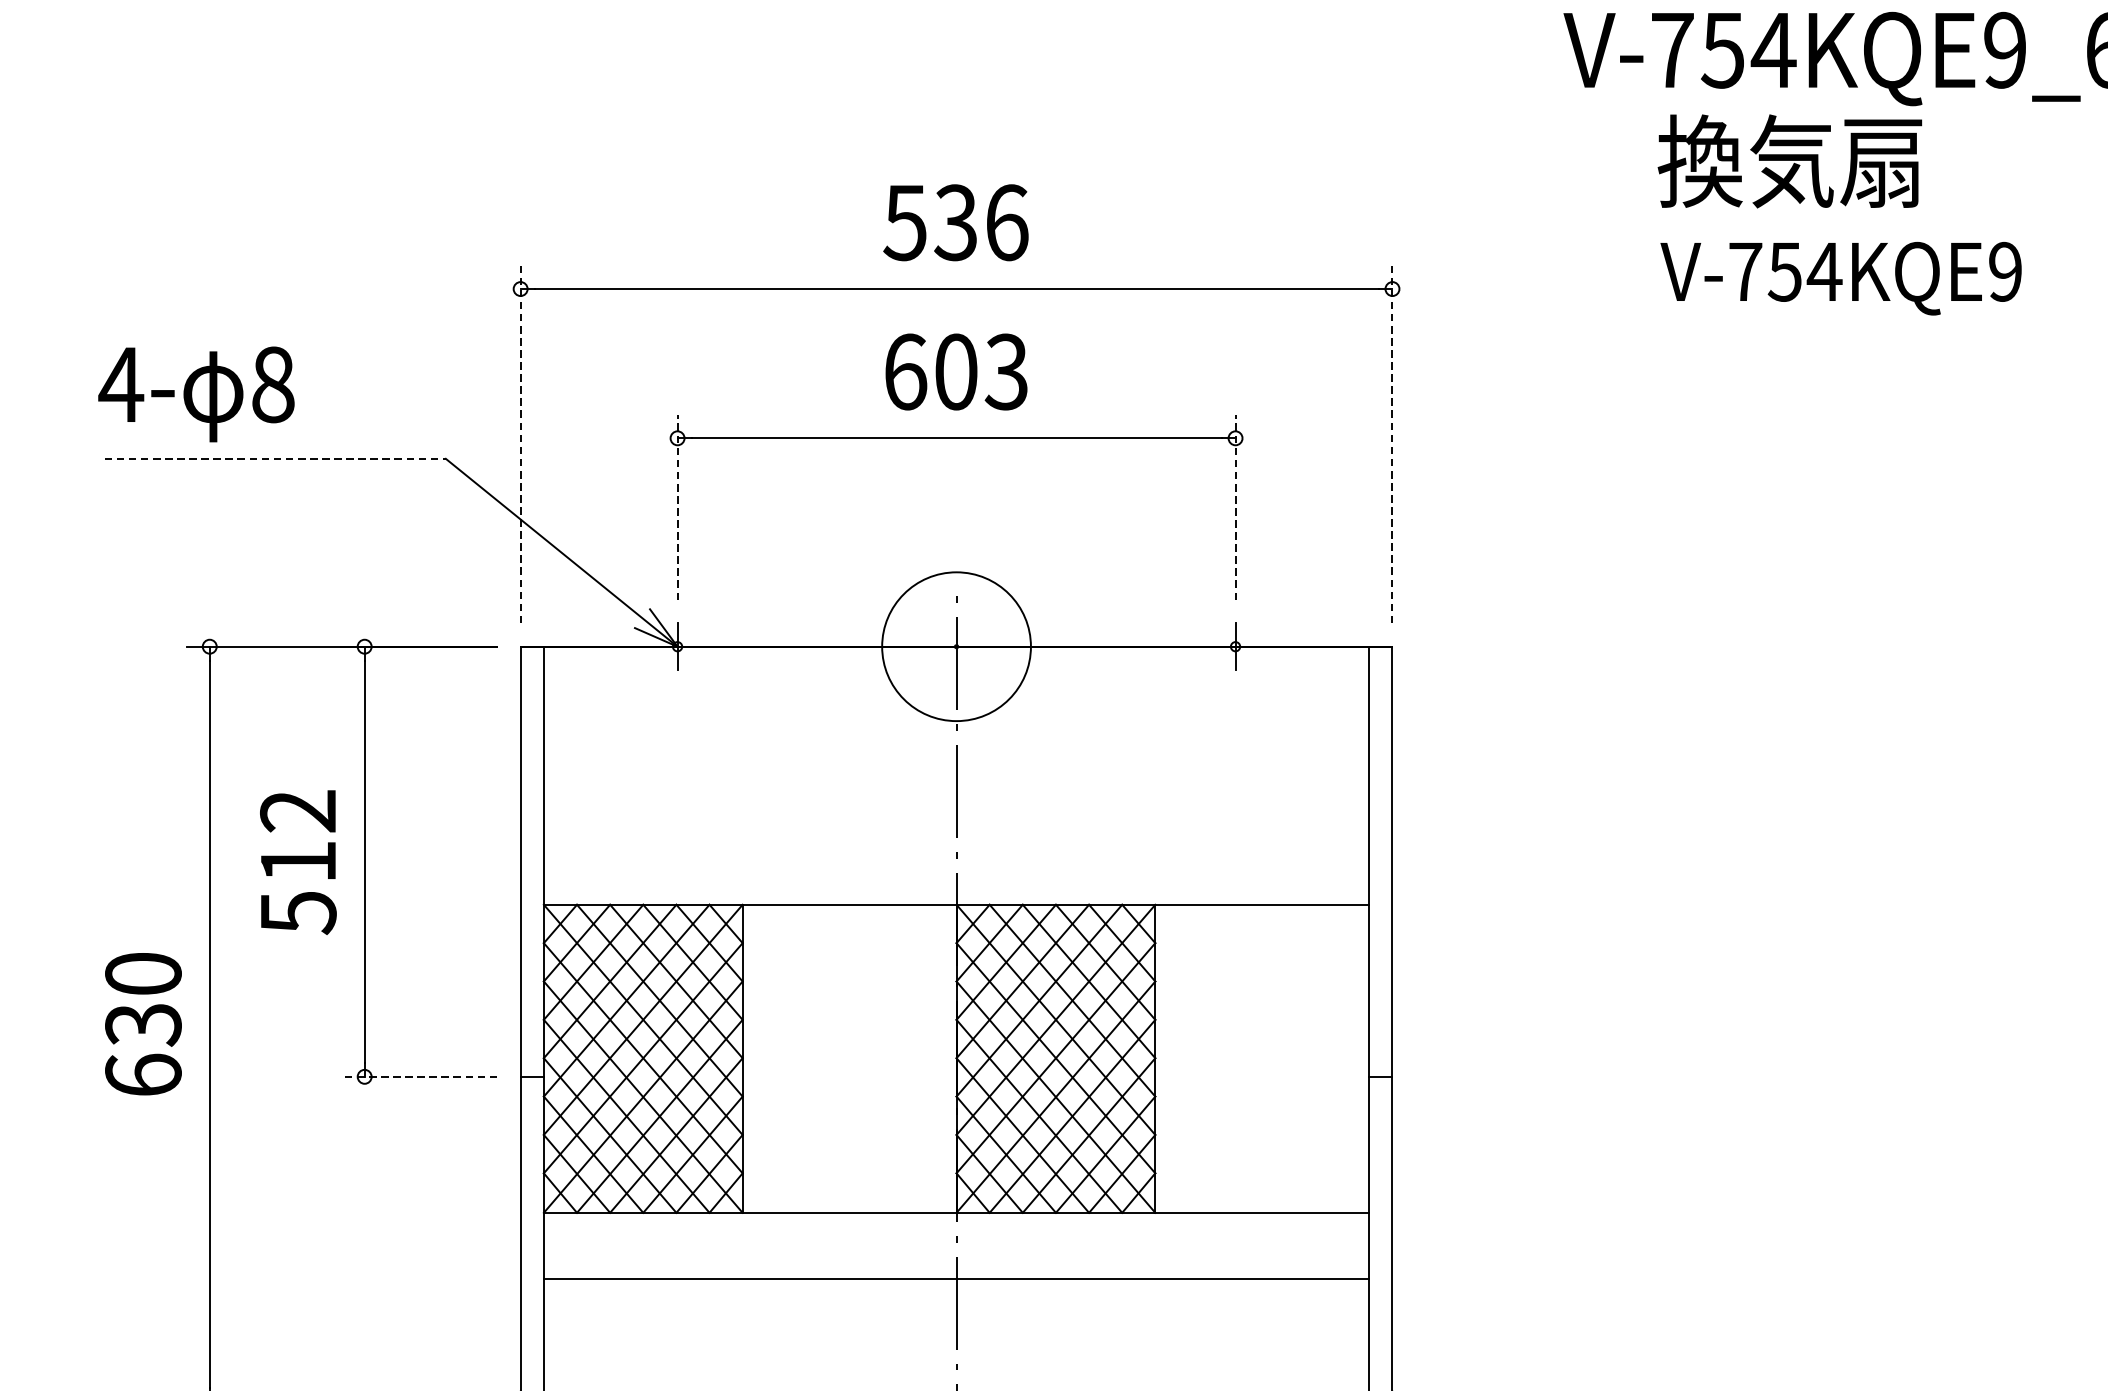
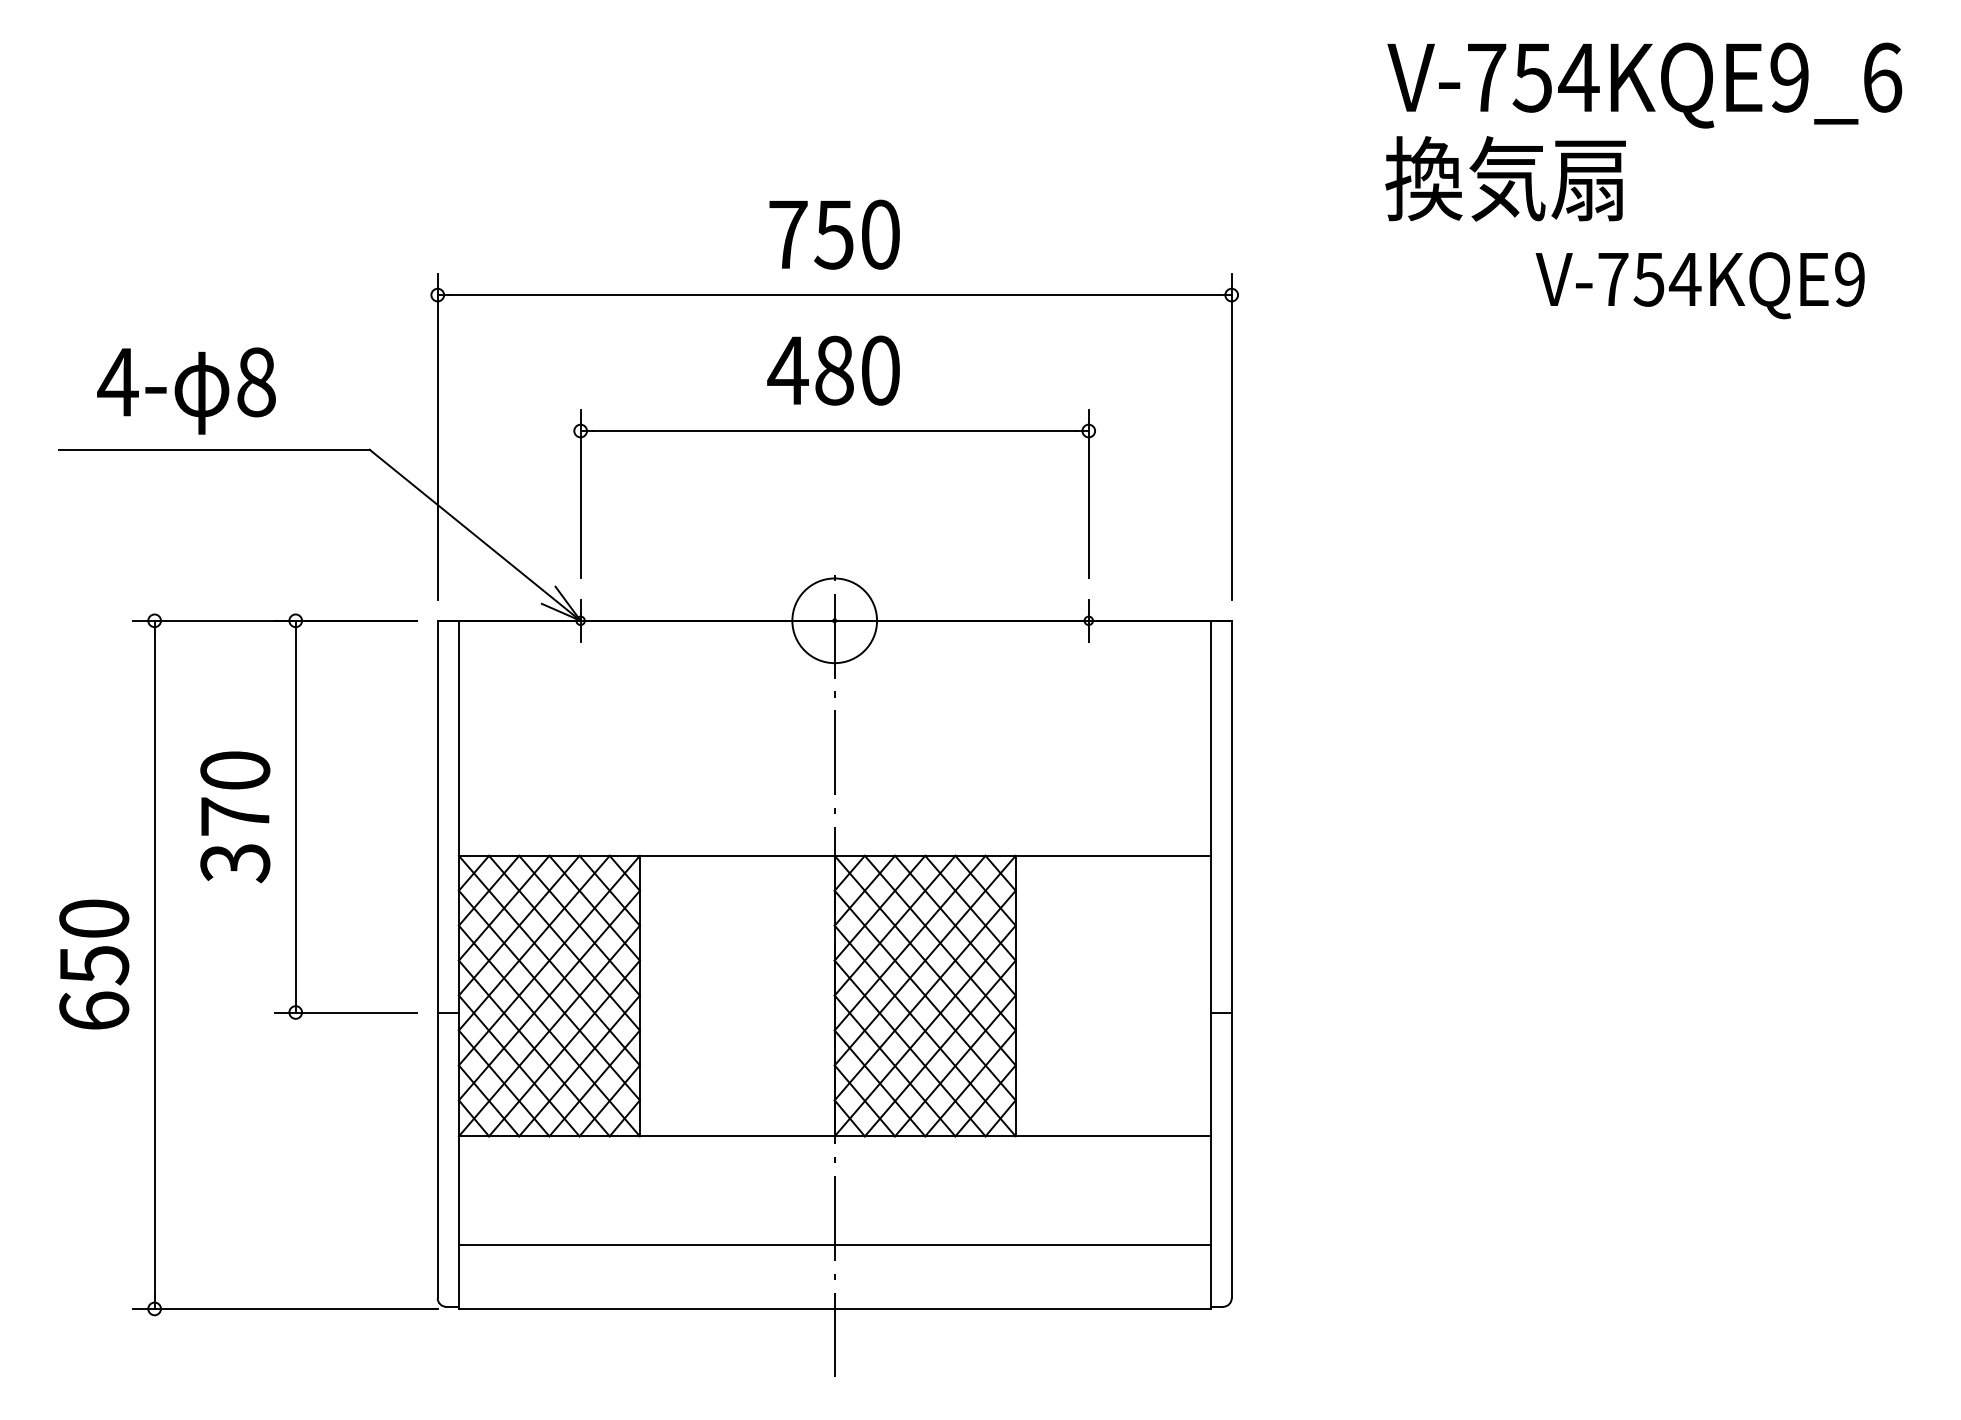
text: (1789, 161) -> (1505, 178), moved
text: (956, 222) -> (834, 234), 536 -> 750
text: (1840, 278) -> (1699, 285), moved
text: (955, 371) -> (833, 370), 603 -> 480
text: (196, 393) -> (186, 390), moved
line: (520, 444) -> (437, 436), dashed -> solid
line: (1392, 444) -> (1231, 436), dashed -> solid
line: (275, 458) -> (214, 449), dashed -> solid
line: (677, 506) -> (580, 493), dashed -> solid
line: (1235, 506) -> (1088, 493), dashed -> solid
circle: (956, 646) -> (834, 620), size x0.62
text: (298, 862) -> (235, 817), 512 -> 370
text: (142, 1025) -> (93, 965), 630 -> 650
line: (419, 1076) -> (345, 1012), dashed -> solid
line: (956, 1278) -> (834, 1245), moved

